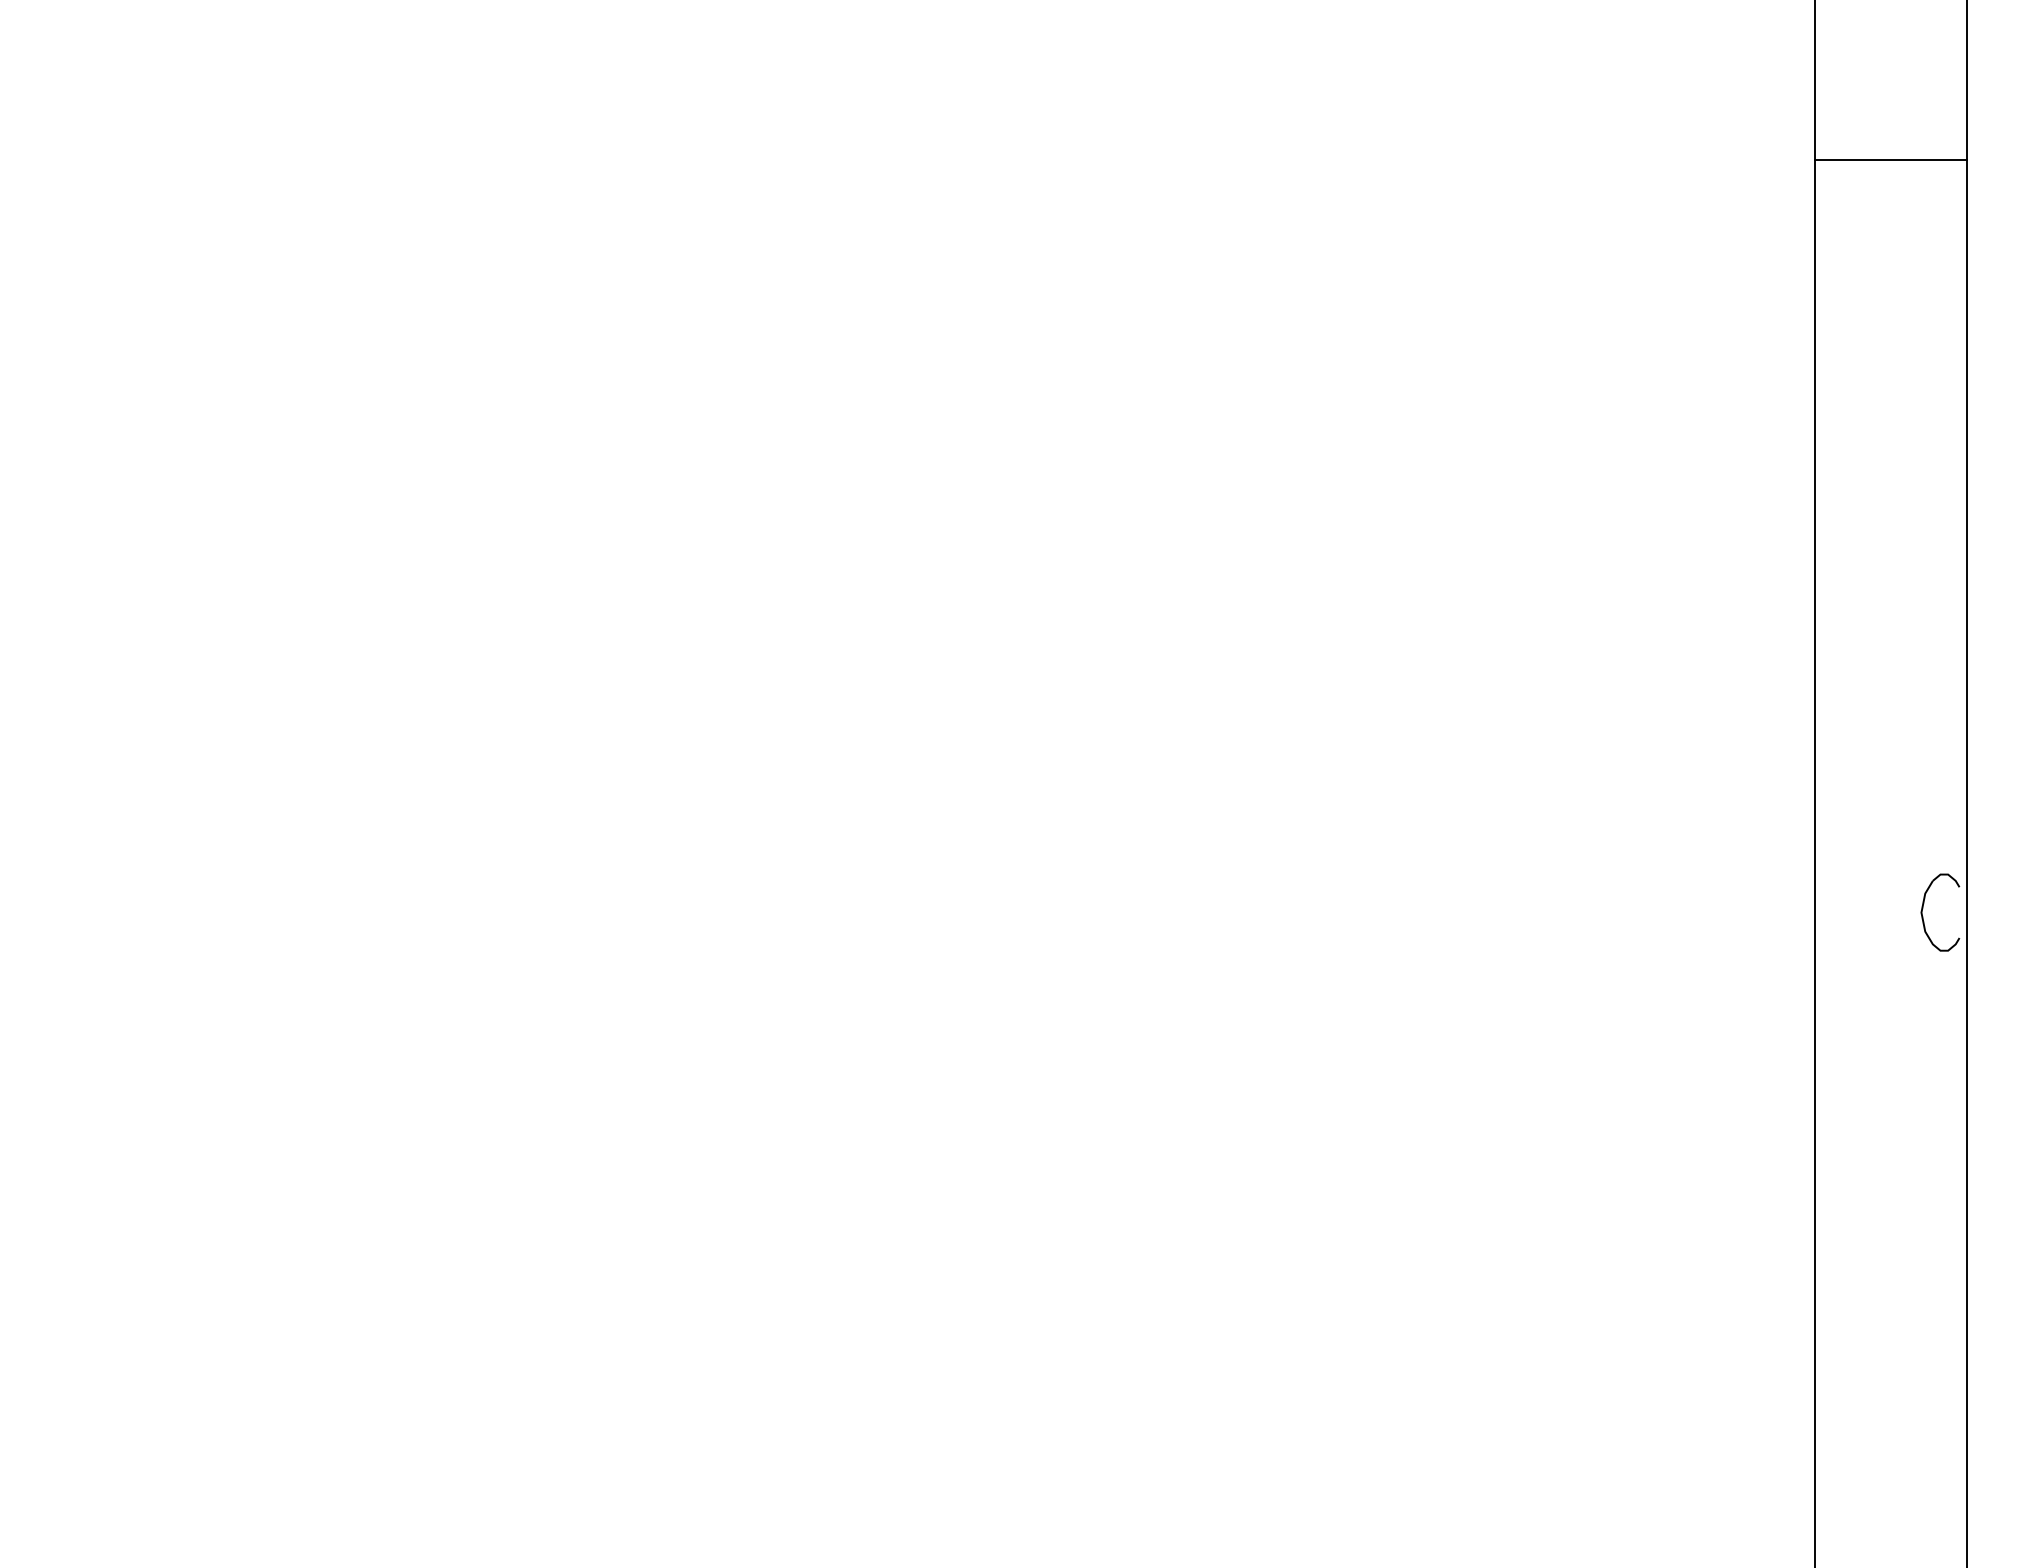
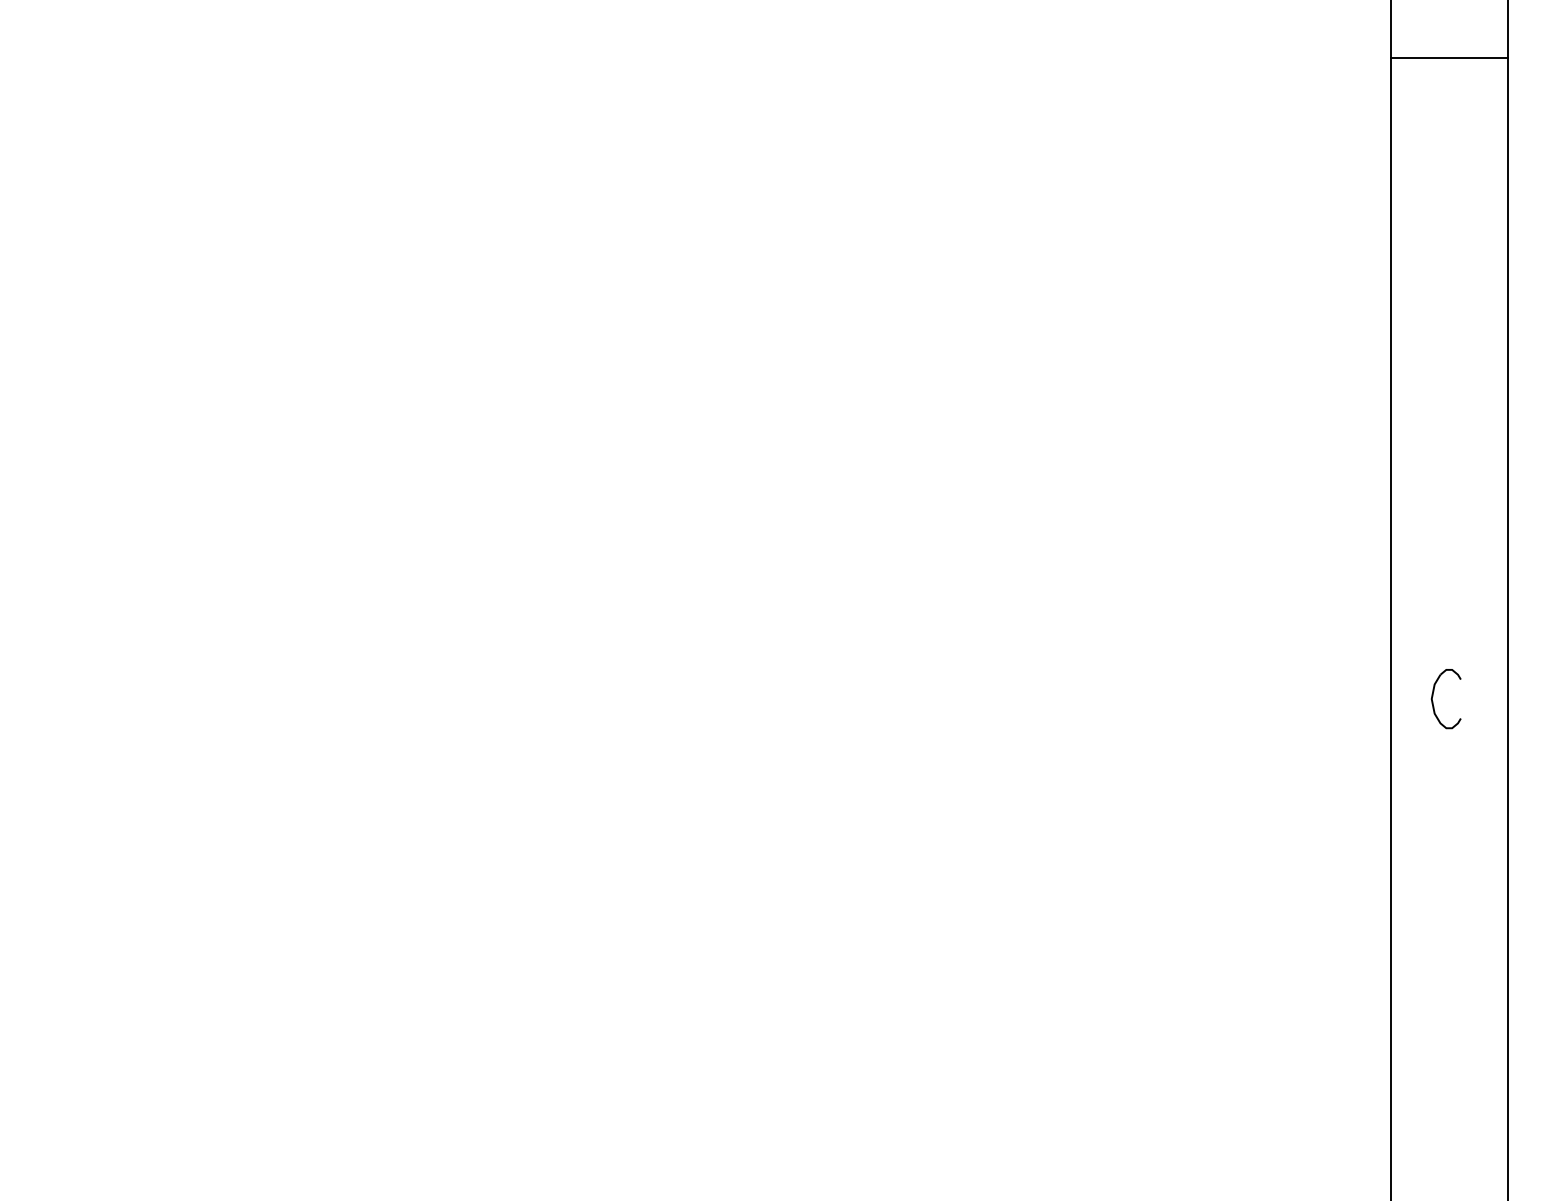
line: (1891, 159) -> (1449, 57), moved
part: (1923, 908) -> (1433, 695), moved

